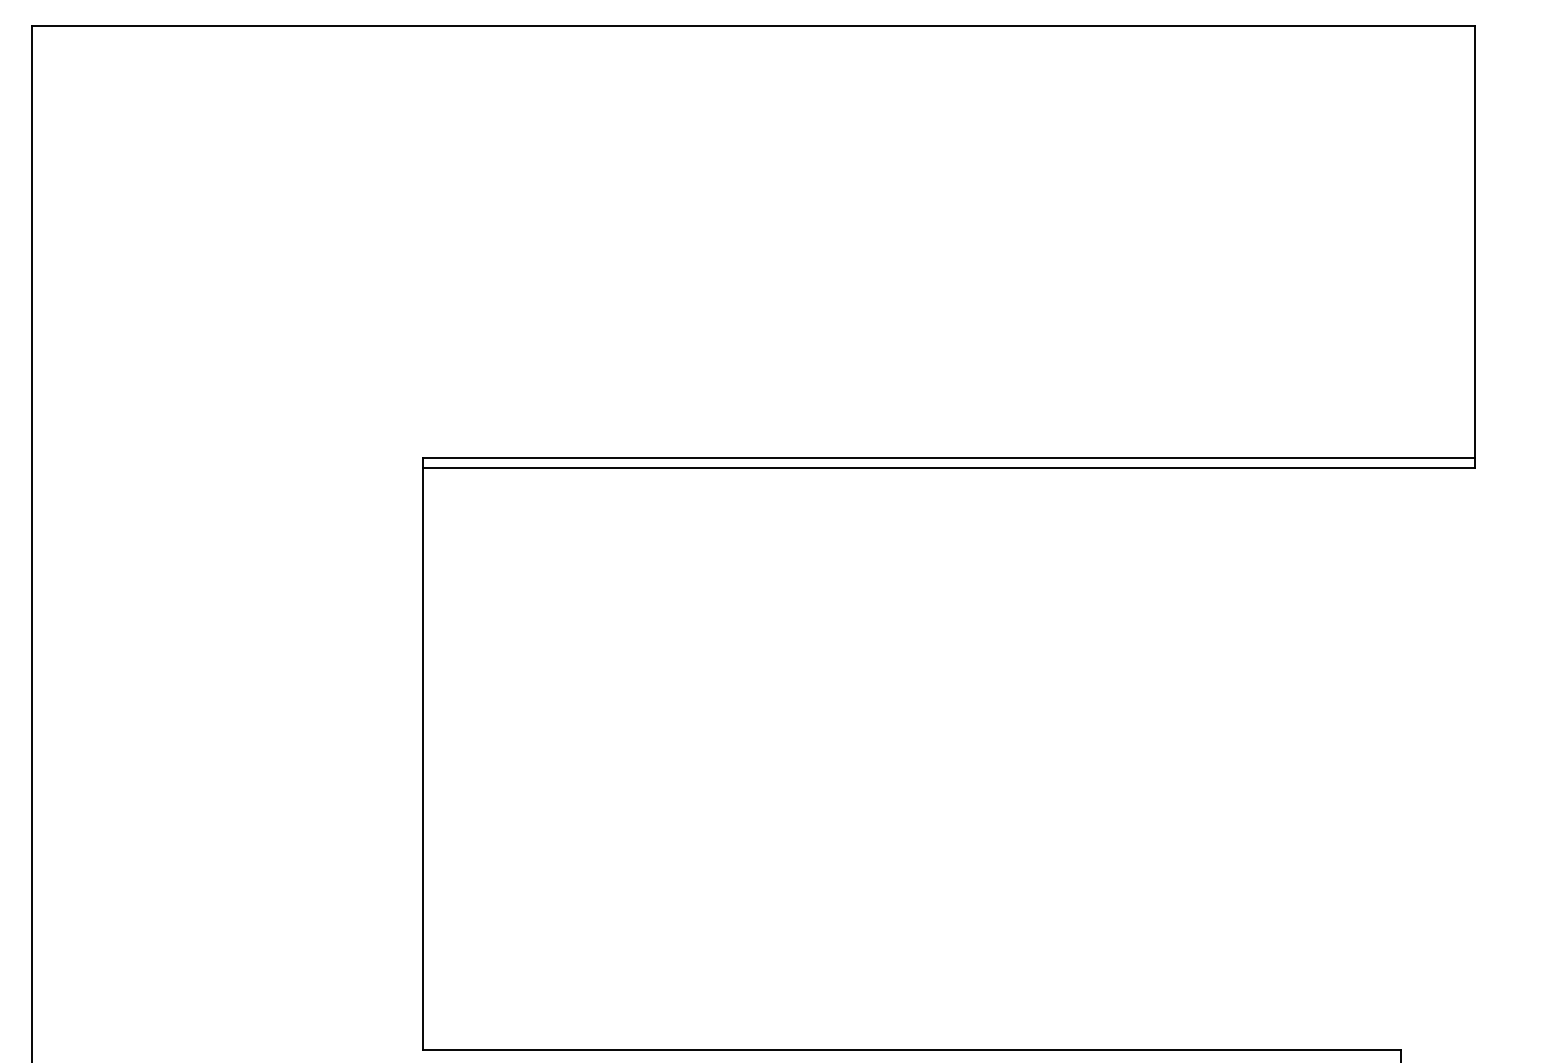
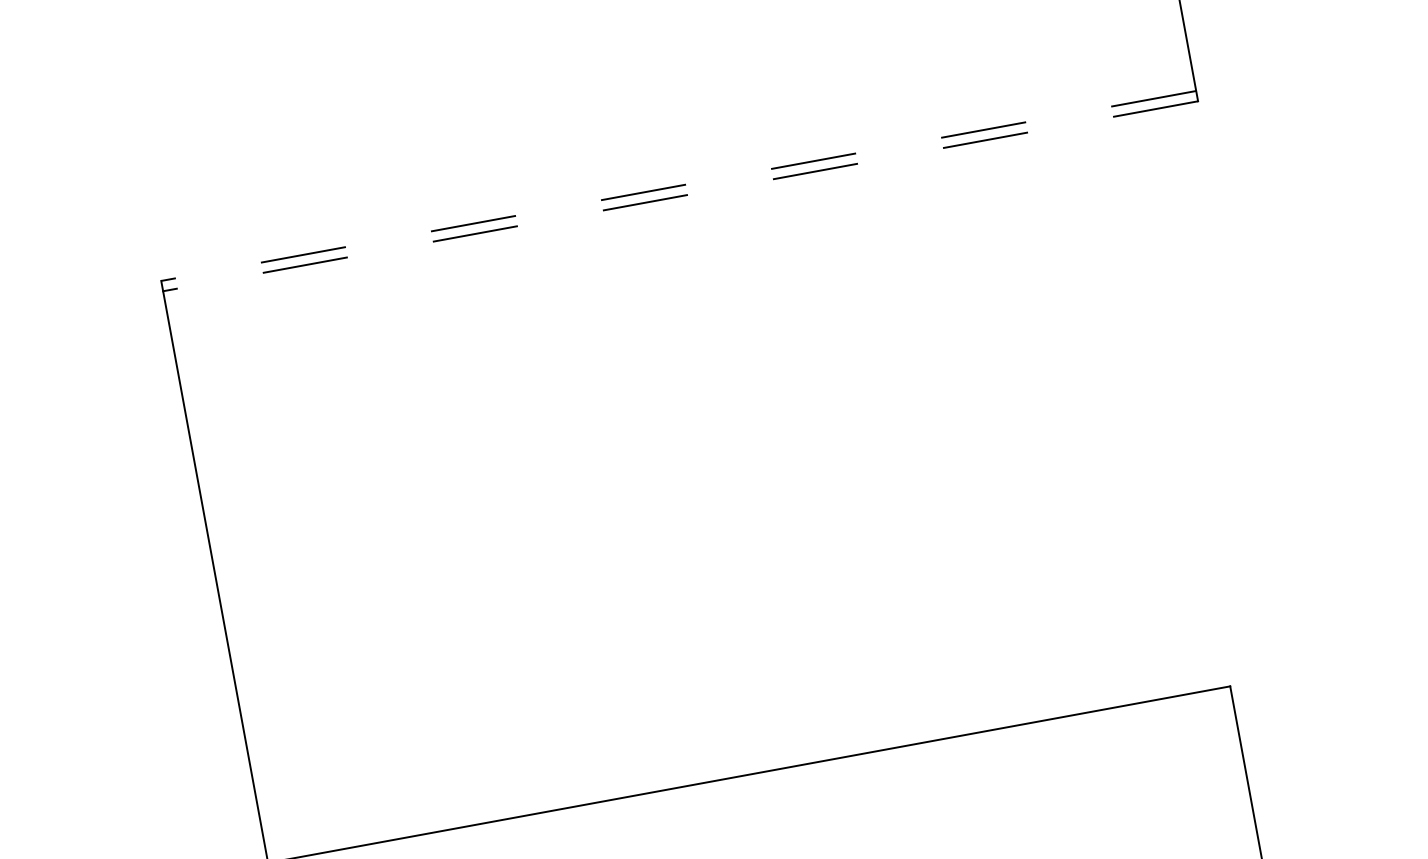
line: (948, 457) -> (678, 185), solid -> dashed
line: (948, 468) -> (680, 196), solid -> dashed

